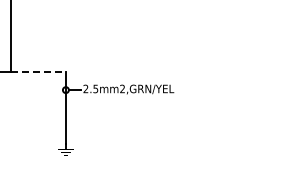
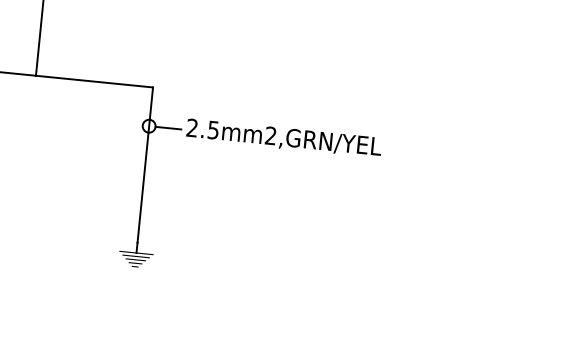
line: (39, 72) -> (96, 82), dashed -> solid

